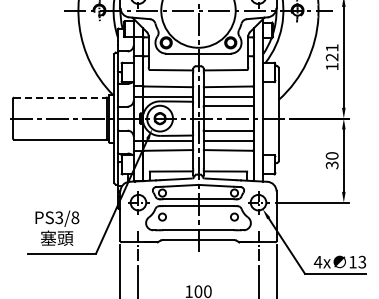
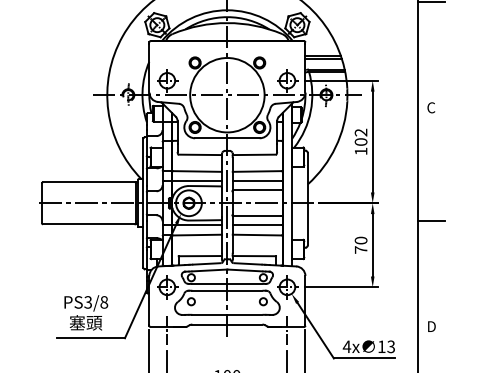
text: (331, 51) -> (360, 136), 121 -> 102
line: (60, 97) -> (89, 182), dashed -> solid
text: (331, 164) -> (360, 249), 30 -> 70

